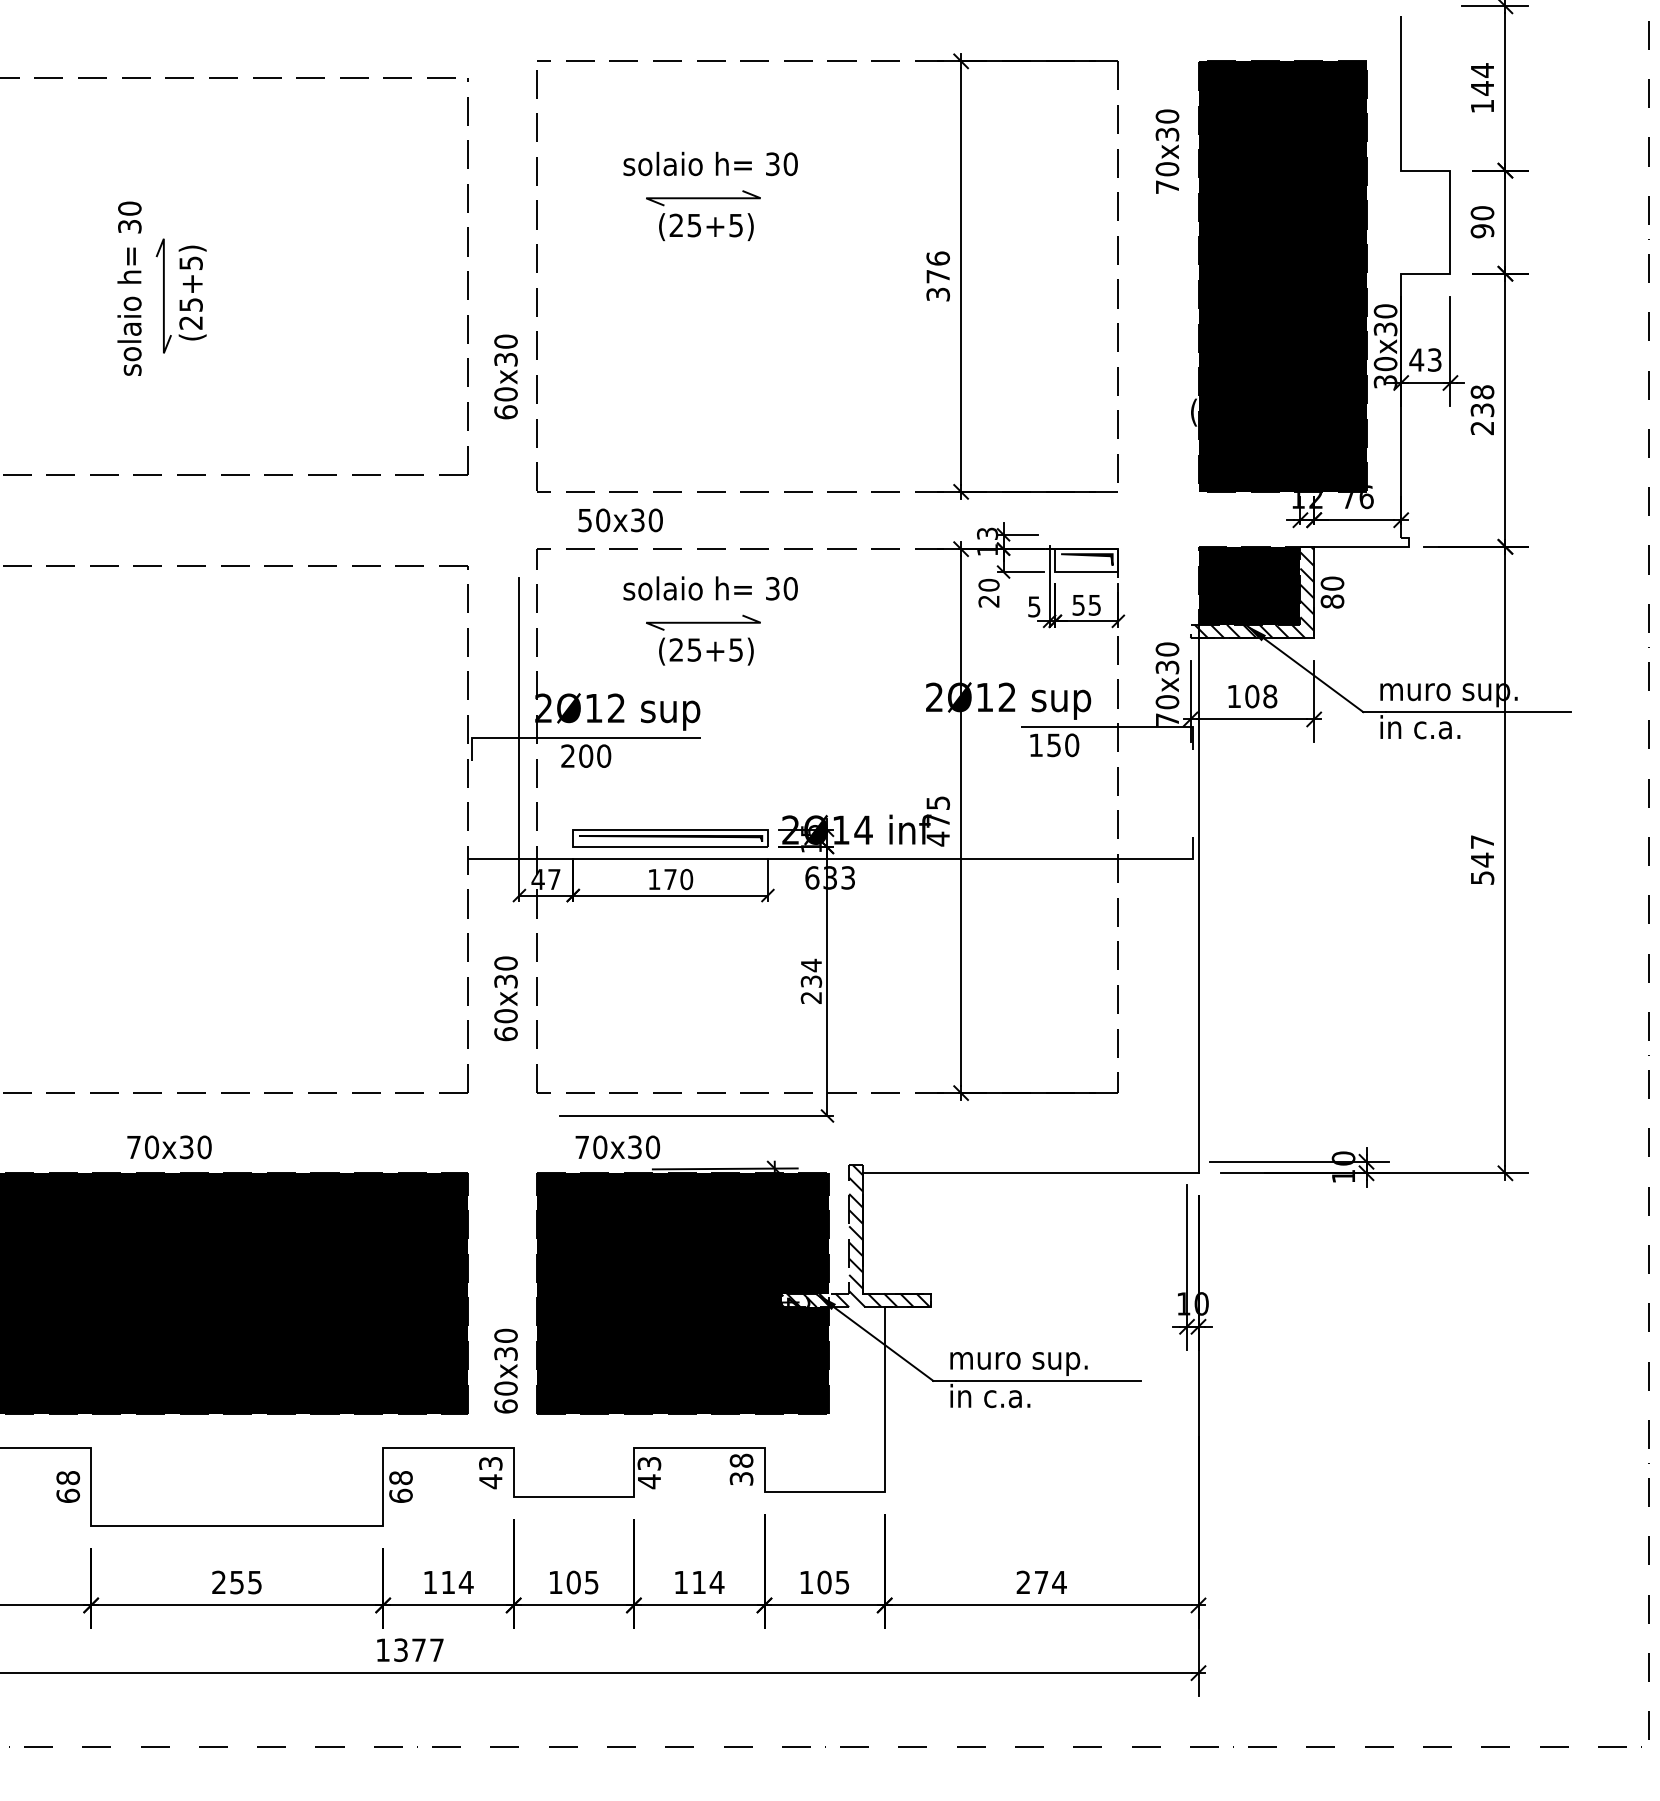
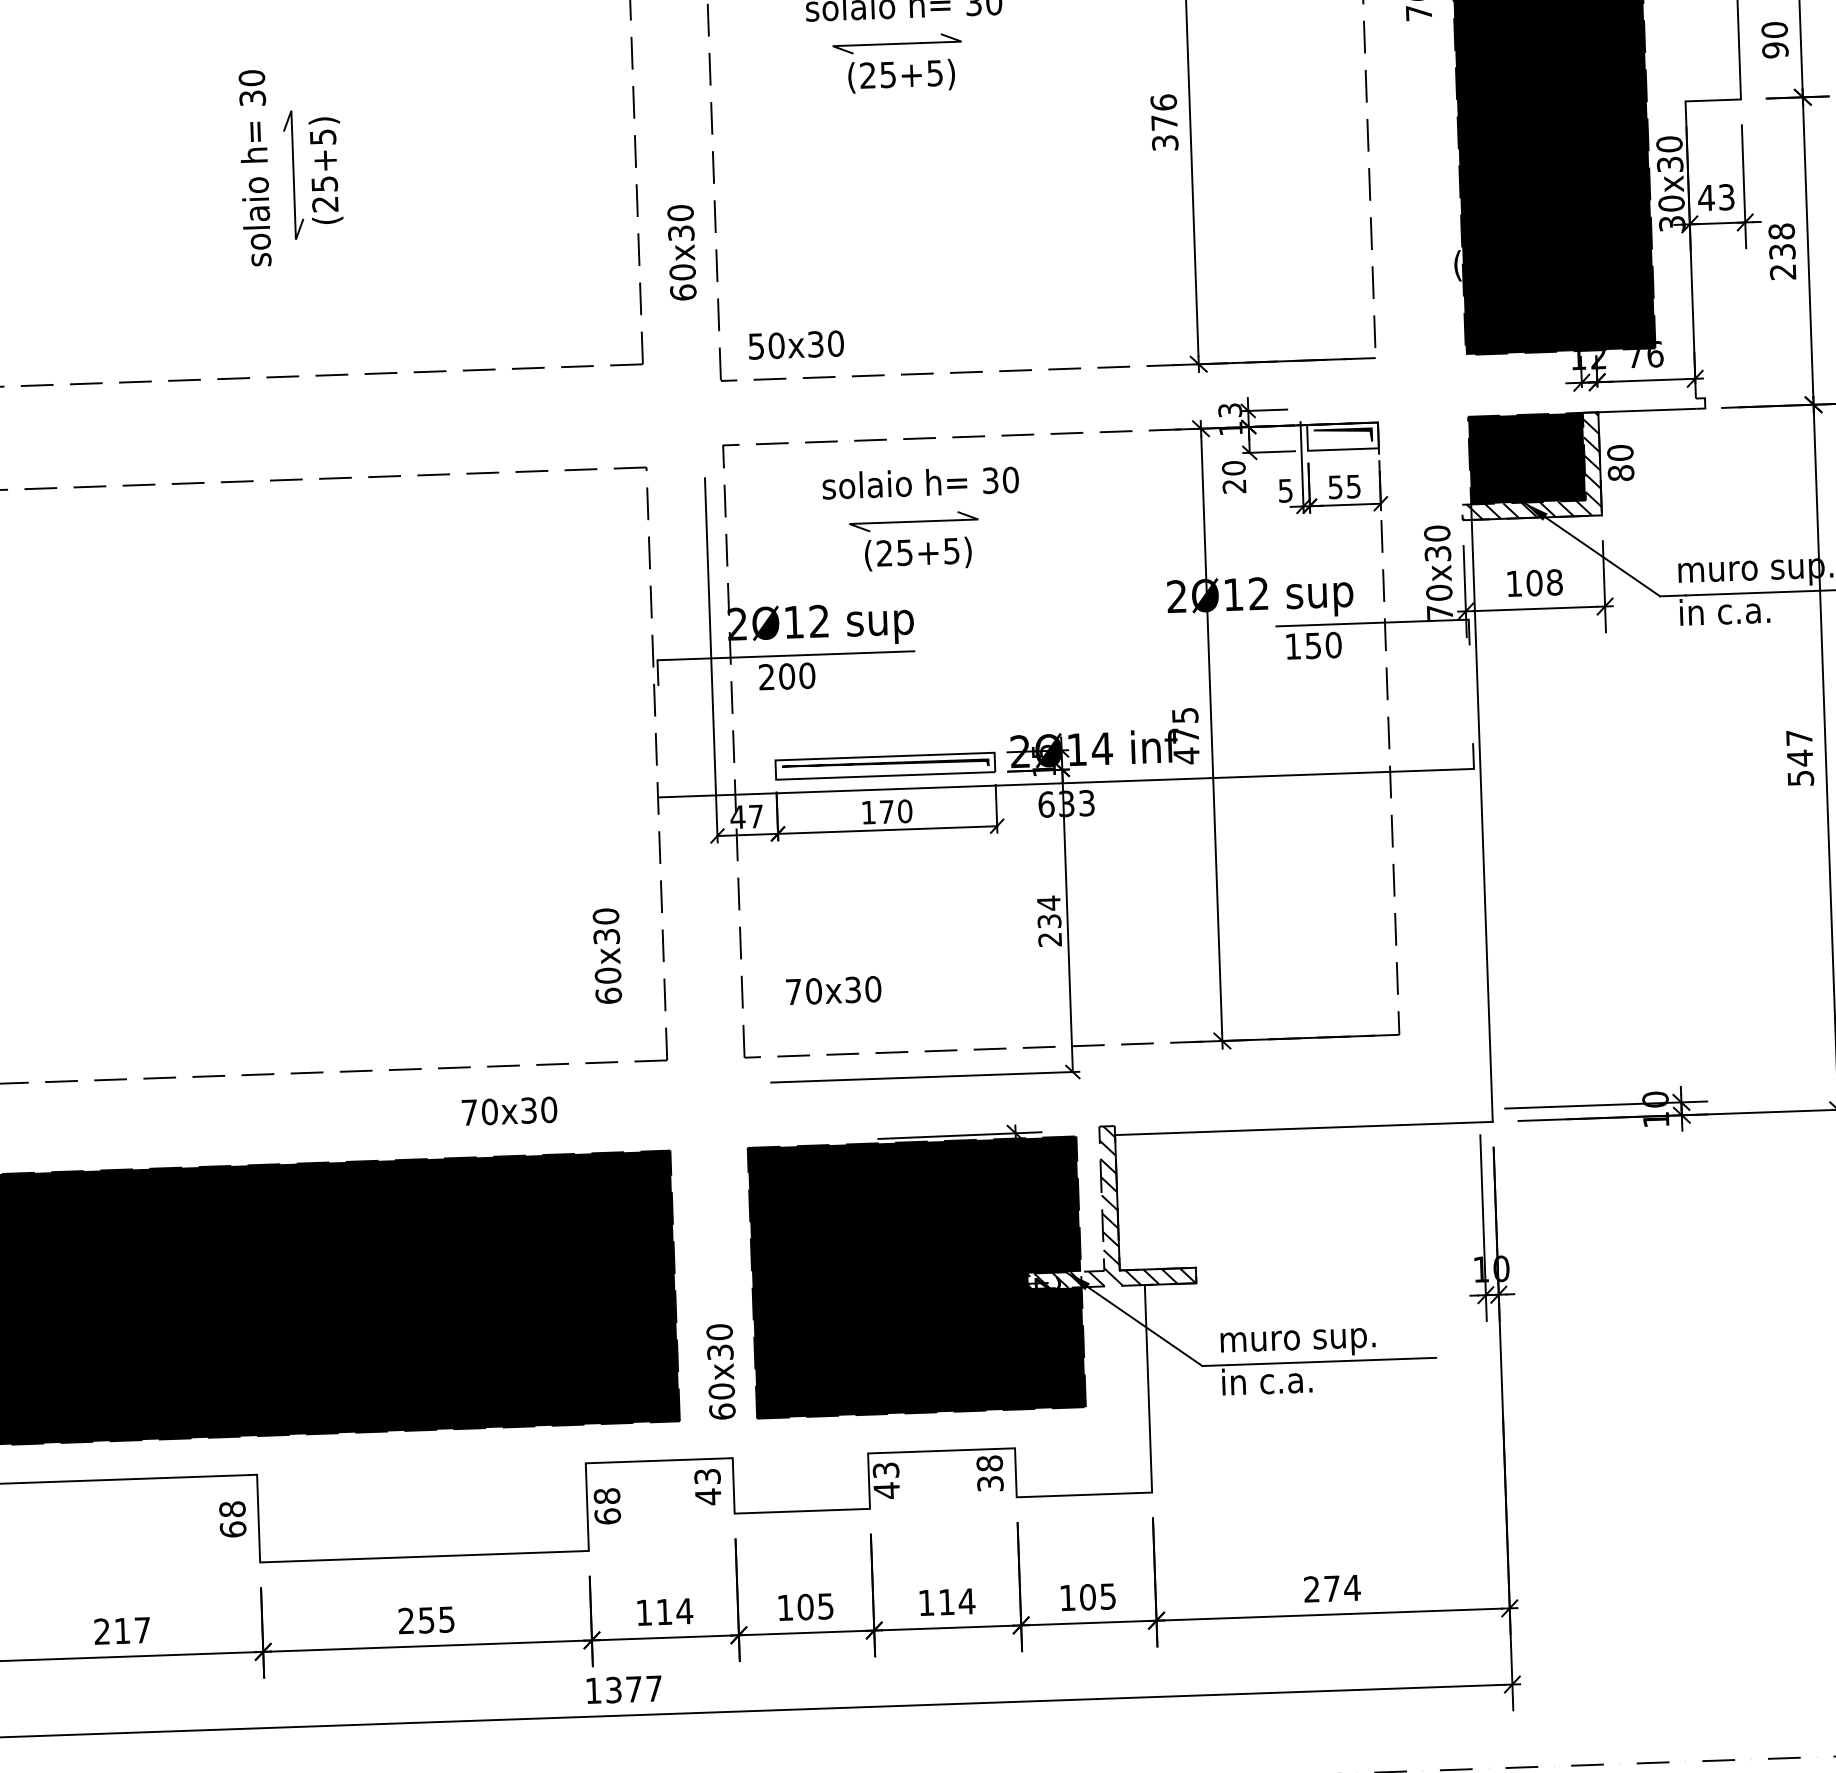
text: (620, 520) -> (796, 345), moved
text: (505, 998) -> (606, 955), moved
text: (169, 1147) -> (509, 1111), moved
text: (617, 1147) -> (833, 990), moved

